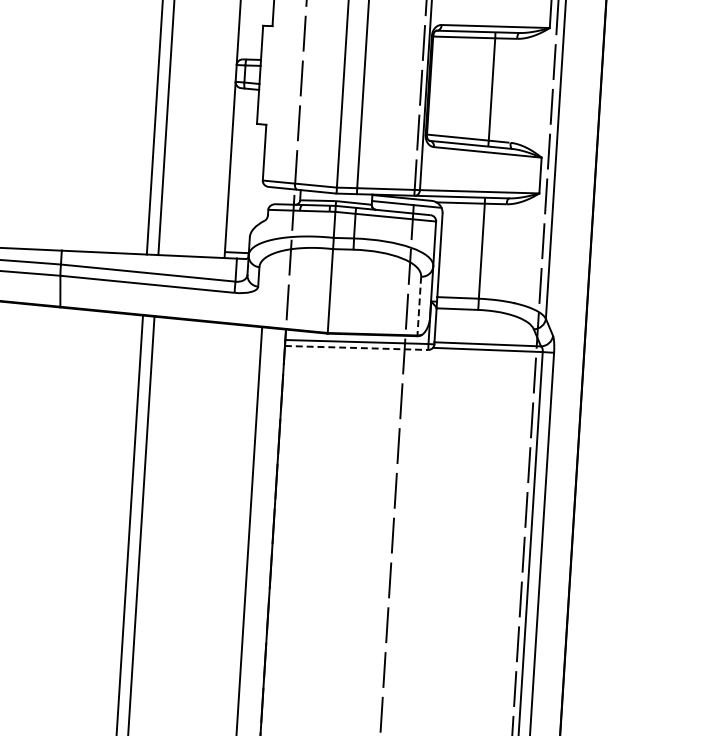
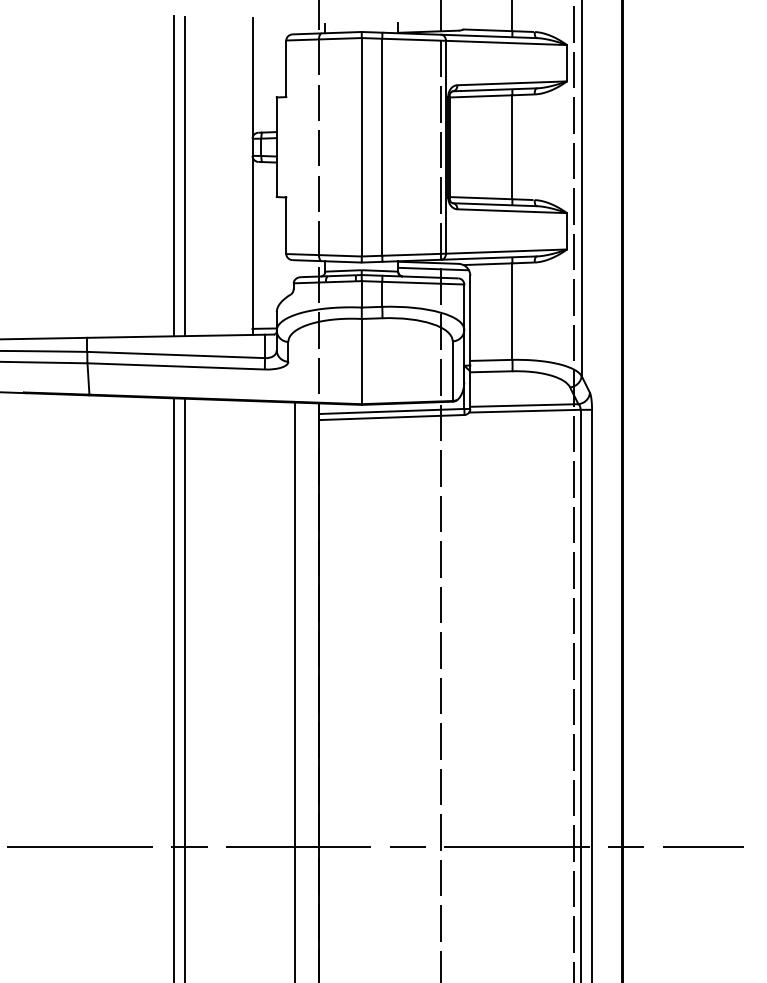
line: (419, 306) -> (452, 371), dashed -> solid
line: (356, 347) -> (391, 417), dashed -> solid

